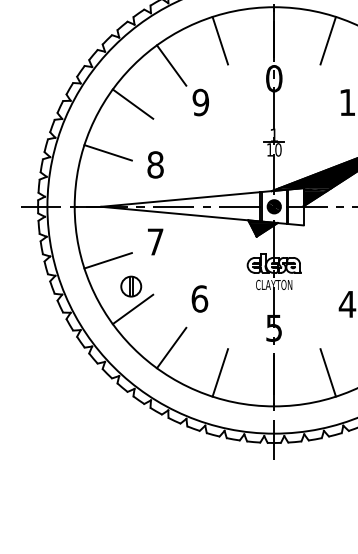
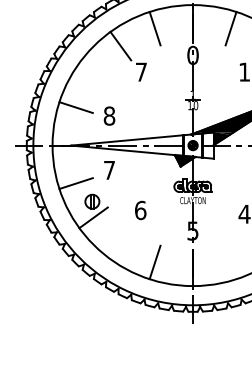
text: (201, 101) -> (141, 71), 9 -> 7
line: (132, 104) -> (93, 73), removed
line: (171, 347) -> (120, 244), removed
line: (327, 372) -> (230, 262), removed

